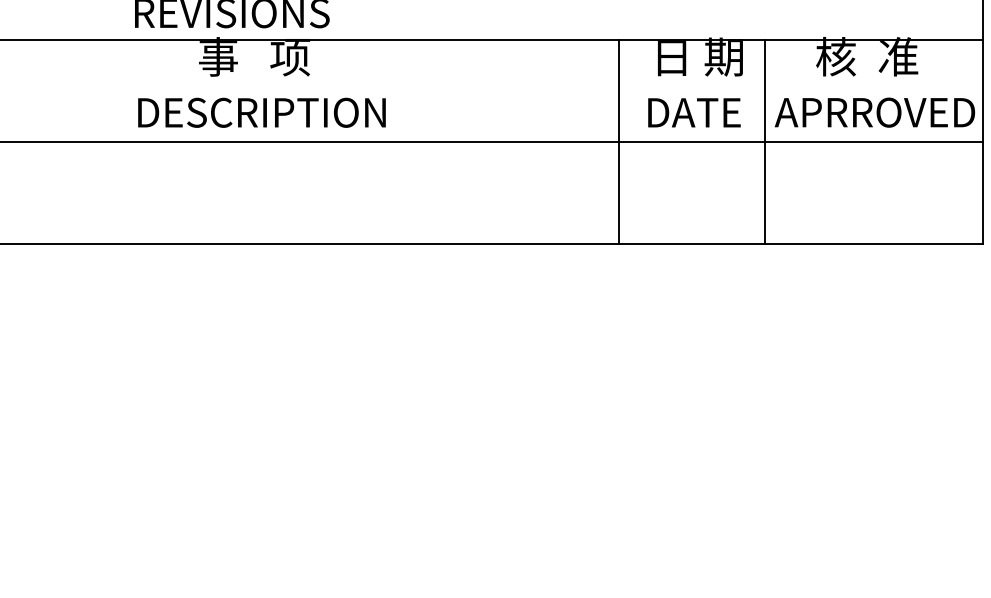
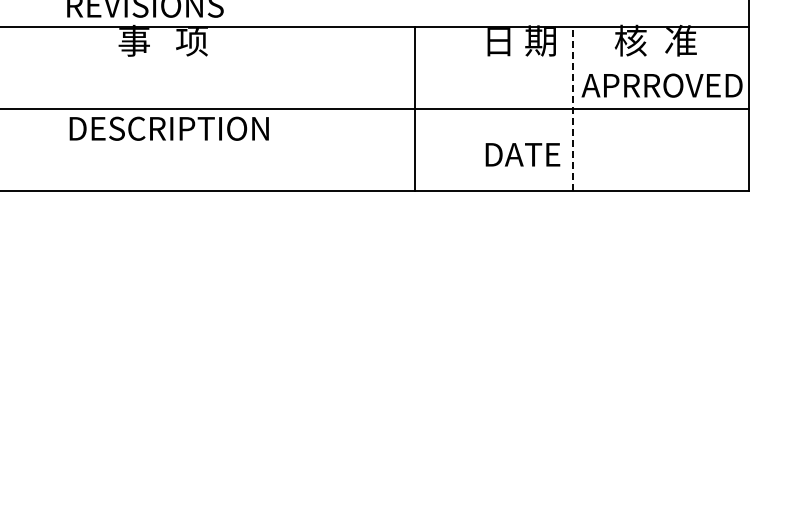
text: (260, 112) -> (168, 128), moved
text: (693, 112) -> (522, 154), moved
line: (764, 141) -> (573, 108), solid -> dashed
line: (619, 142) -> (415, 109), moved

